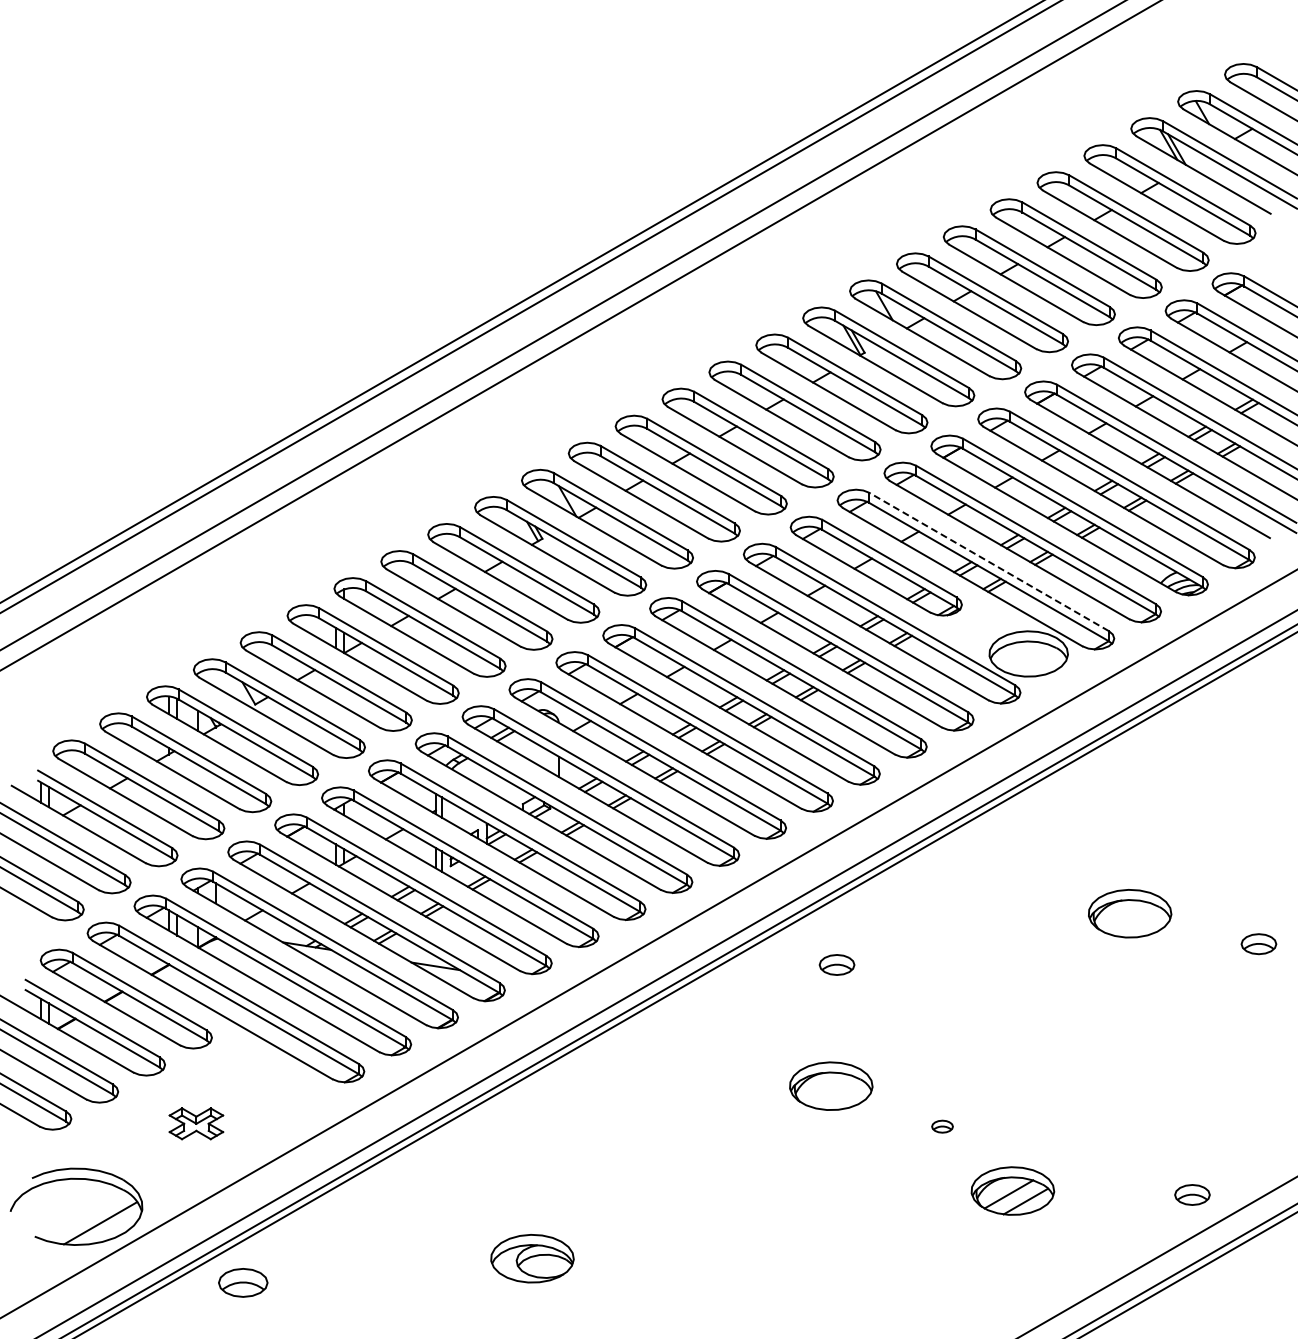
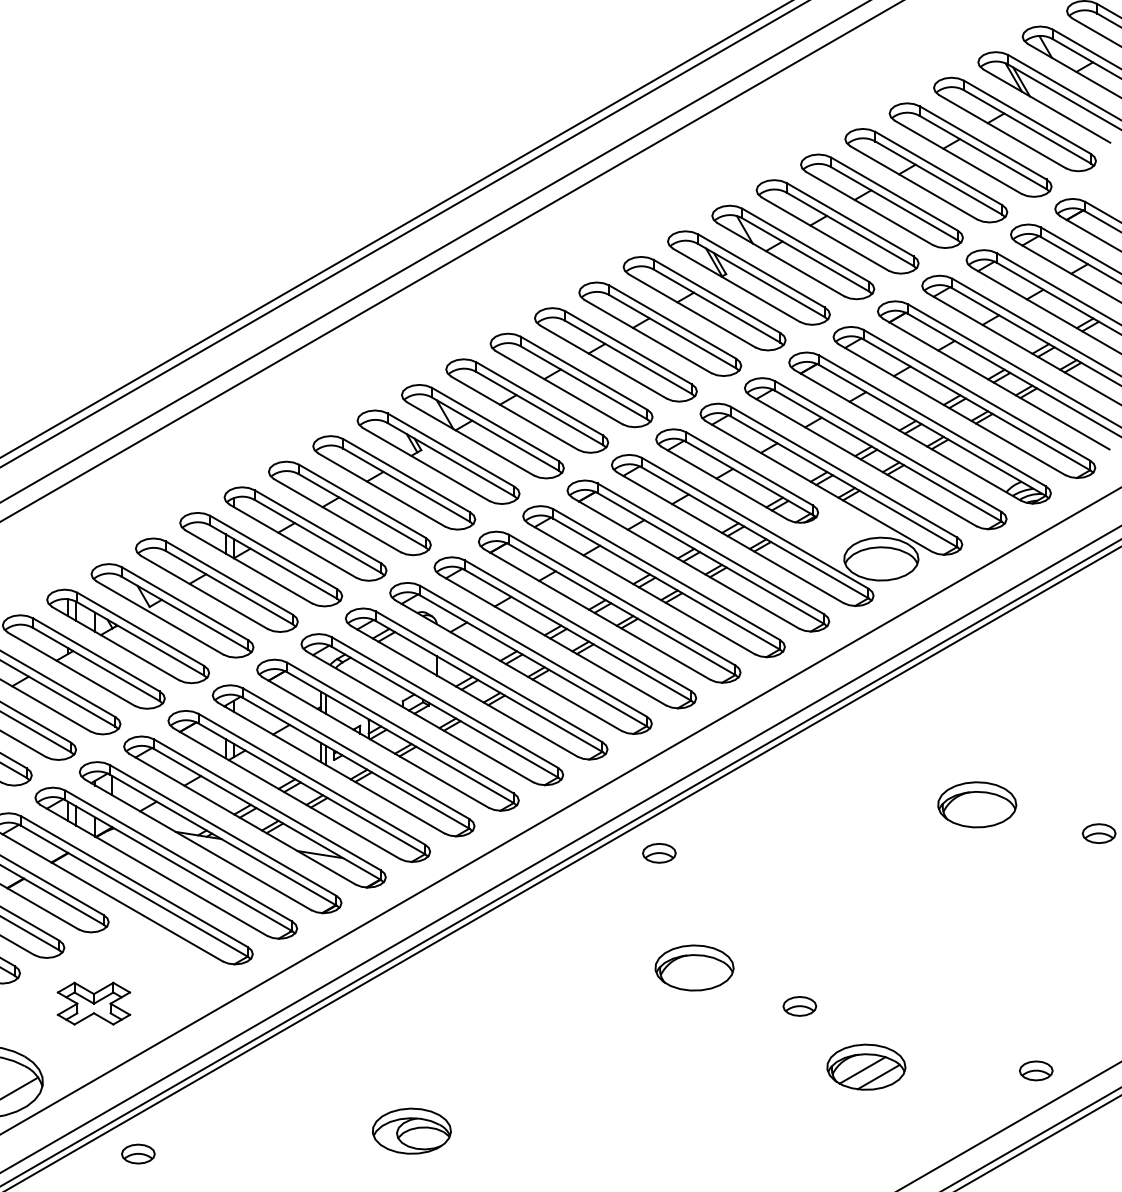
line: (988, 561) -> (843, 471), dashed -> solid
part: (836, 964) -> (658, 852), moved
part: (196, 1123) -> (94, 1003), size x1.43
part: (942, 1126) -> (799, 1006), size x1.67
part: (243, 1282) -> (138, 1153), size x0.71

